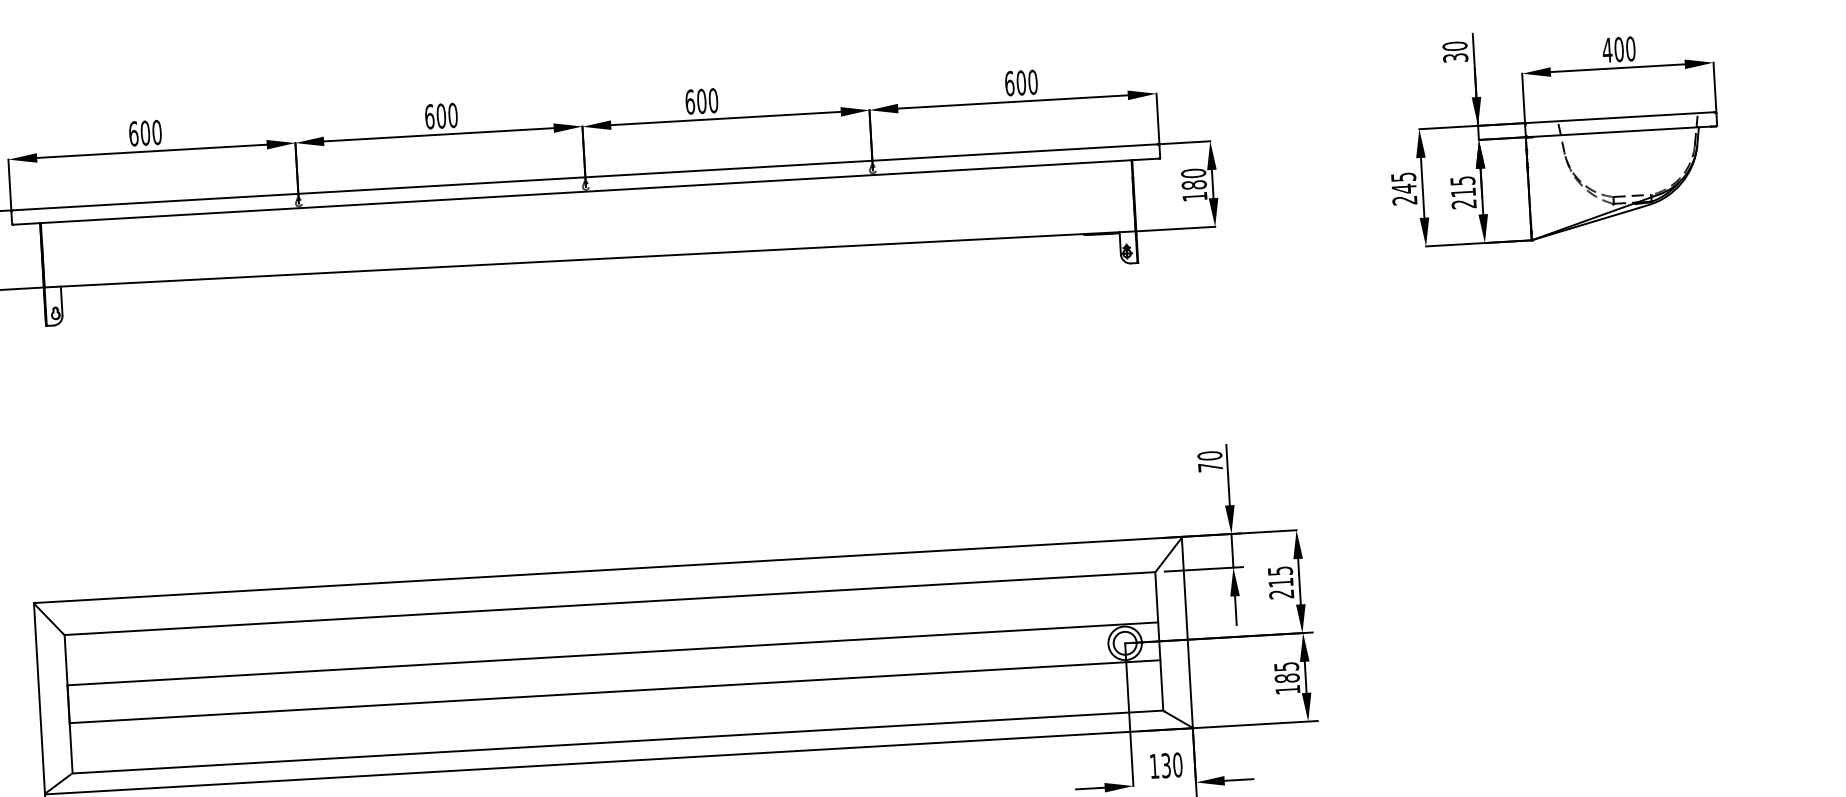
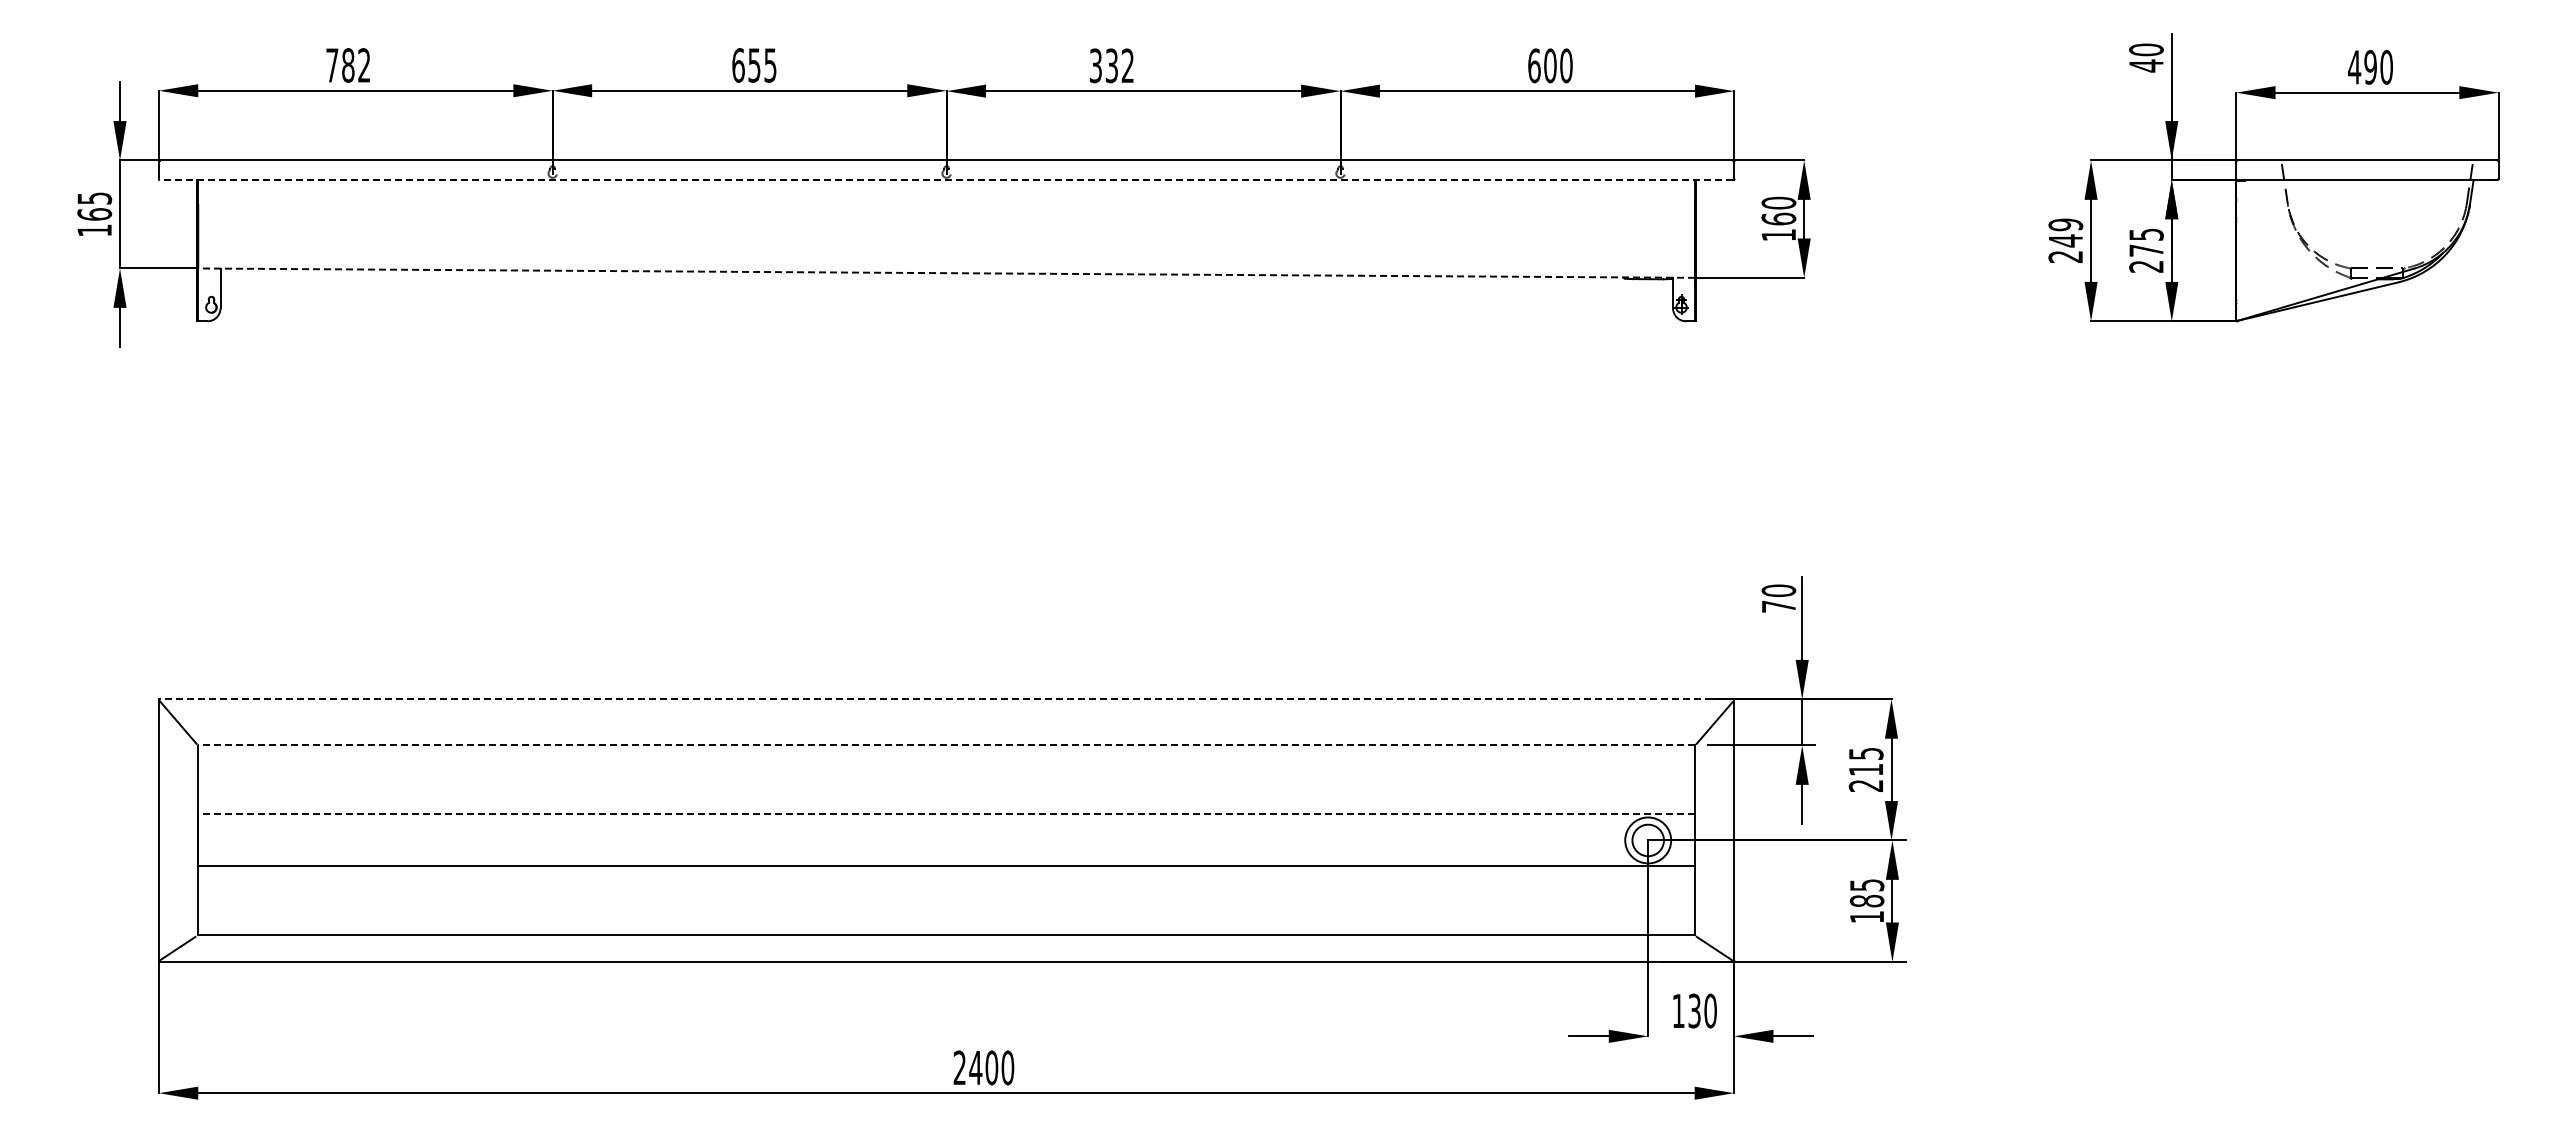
text: (1619, 49) -> (2370, 67), 400 -> 490
text: (1455, 57) -> (2146, 65), 30 -> 40
text: (701, 101) -> (1111, 65), 600 -> 332
text: (447, 115) -> (762, 65), 600 -> 655
text: (145, 133) -> (348, 65), 600 -> 782
text: (1403, 176) -> (2065, 224), 245 -> 249
text: (1193, 184) -> (1778, 218), 180 -> 160
line: (586, 191) -> (946, 180), solid -> dashed
text: (1463, 192) -> (2146, 250), 215 -> 275
line: (590, 259) -> (946, 273), solid -> dashed
line: (607, 570) -> (946, 699), solid -> dashed
line: (609, 603) -> (946, 745), solid -> dashed
line: (612, 653) -> (946, 814), solid -> dashed

